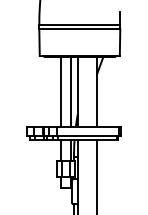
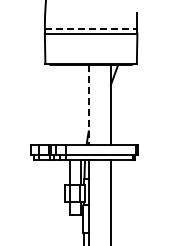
line: (80, 24) -> (91, 28), solid -> dashed
line: (60, 91) -> (69, 104), removed
line: (70, 91) -> (80, 104), removed
line: (77, 91) -> (88, 104), solid -> dashed

